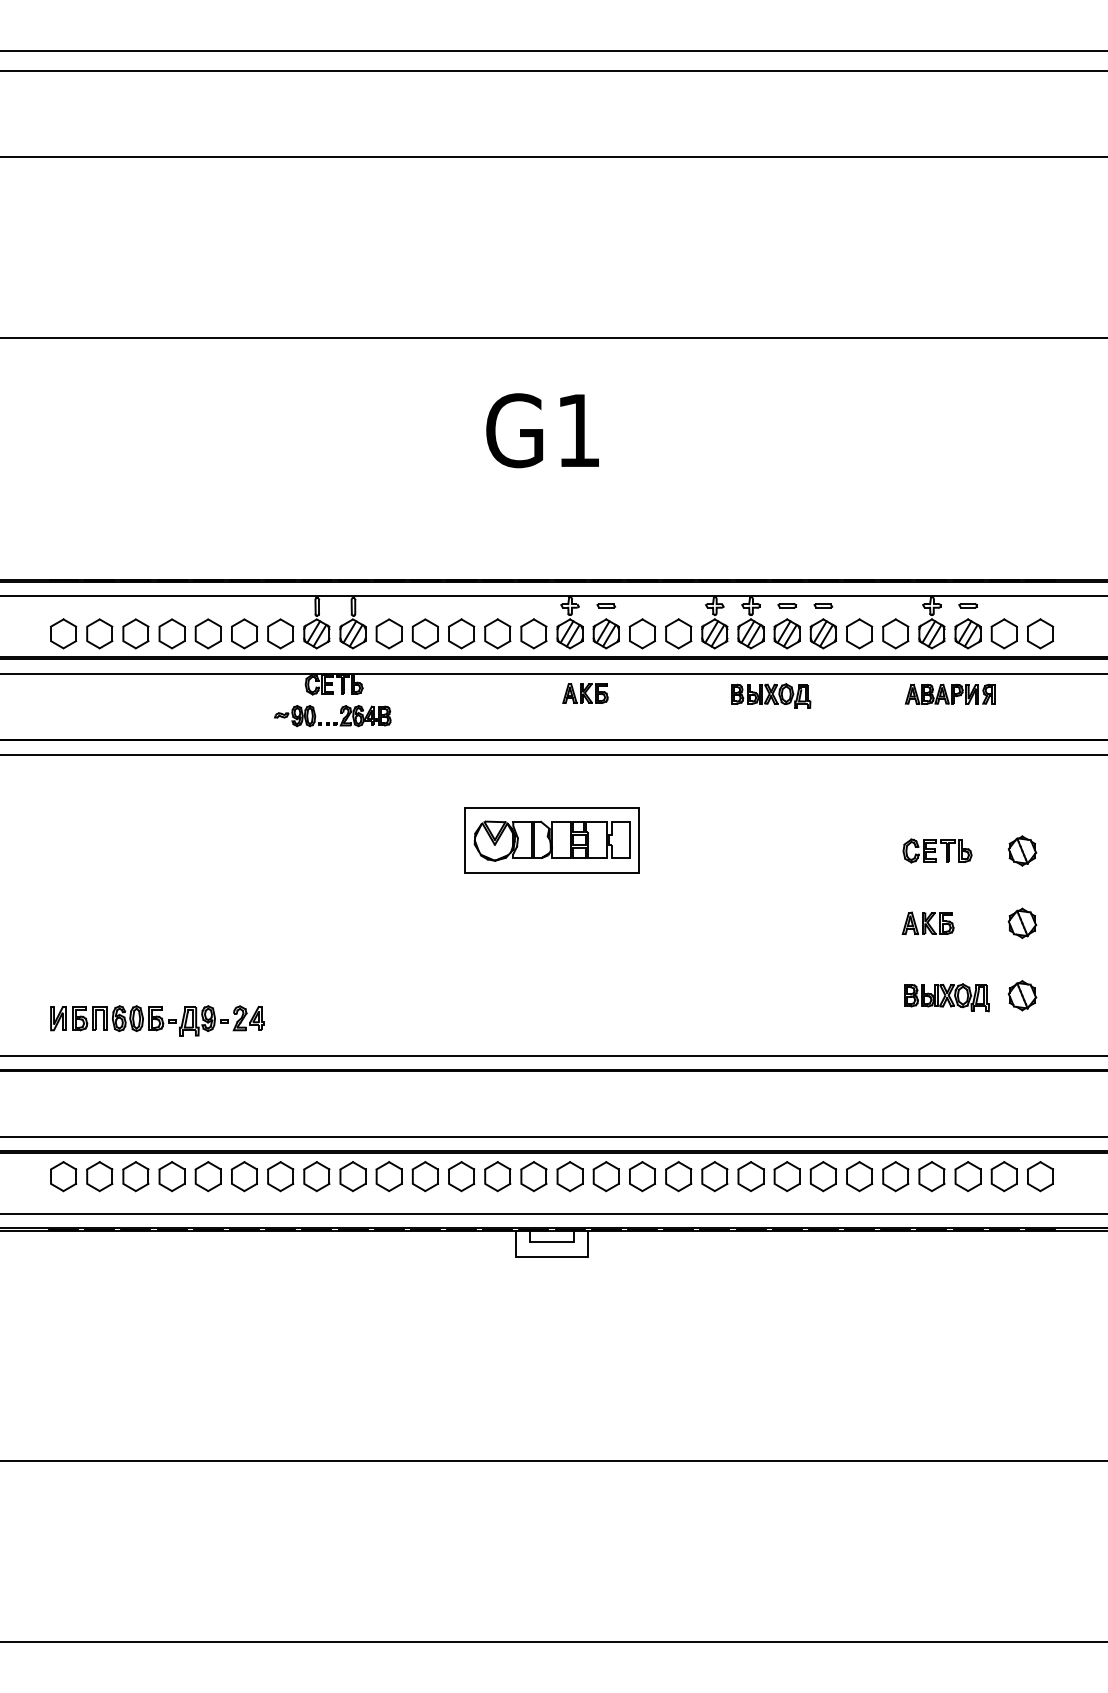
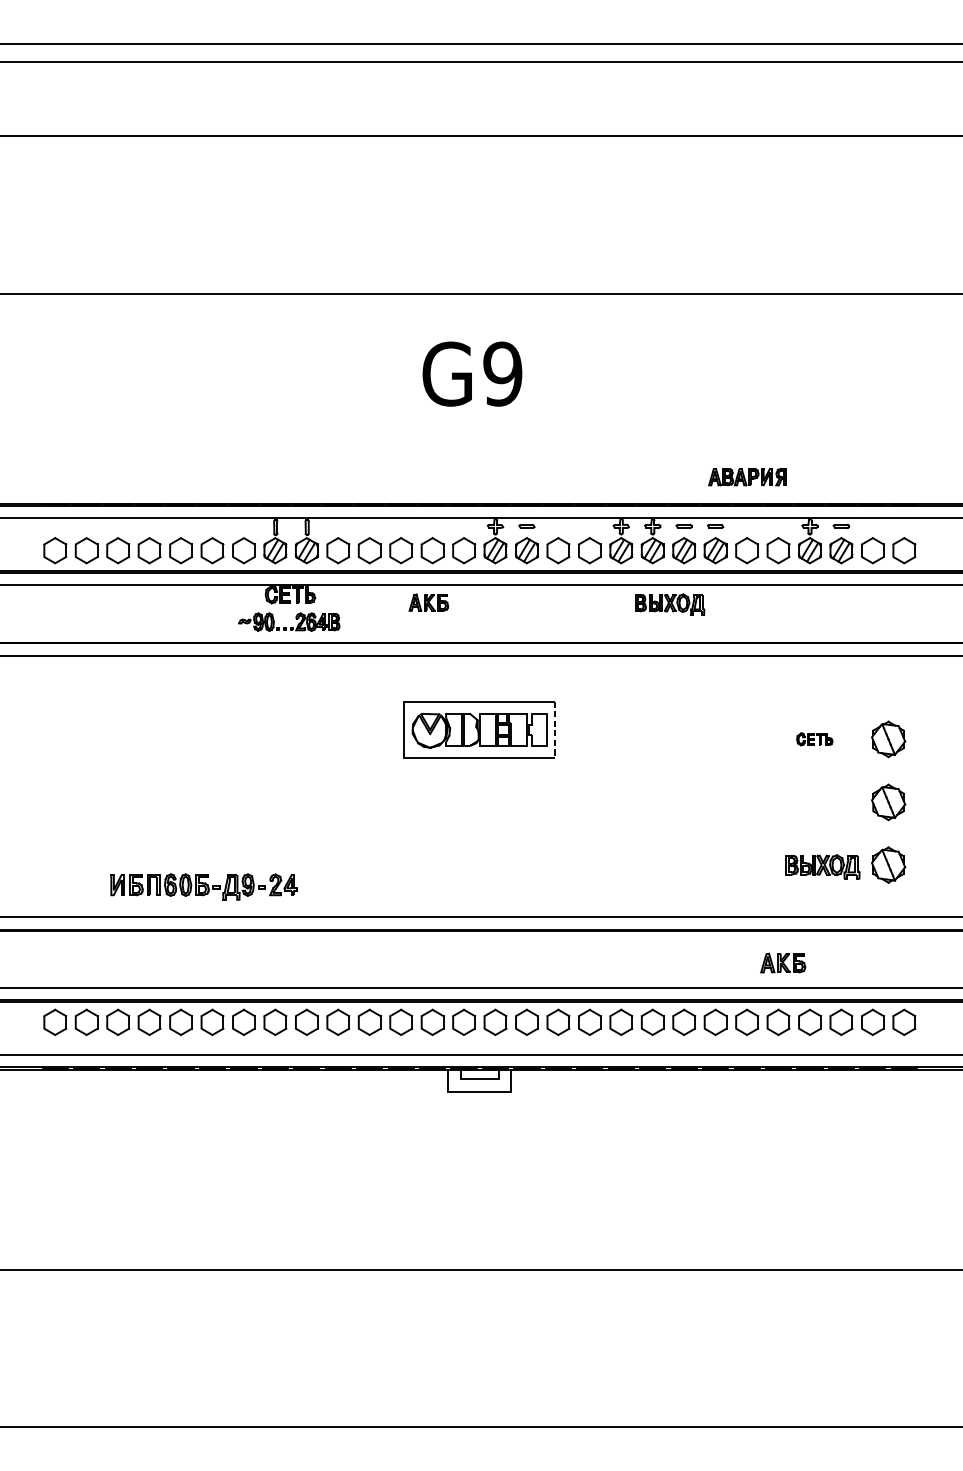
text: (578, 430) -> (502, 373), G1 -> G9
part: (585, 693) -> (428, 602), moved
part: (949, 693) -> (747, 476), moved
line: (638, 840) -> (554, 730), solid -> dashed
part: (937, 850) -> (814, 738), size x0.6
part: (1022, 850) -> (888, 738), size x1.4
part: (927, 922) -> (782, 962), moved
part: (1022, 922) -> (888, 801), size x1.4
part: (1022, 995) -> (888, 864), size x1.4
part: (157, 1020) -> (203, 886), moved

